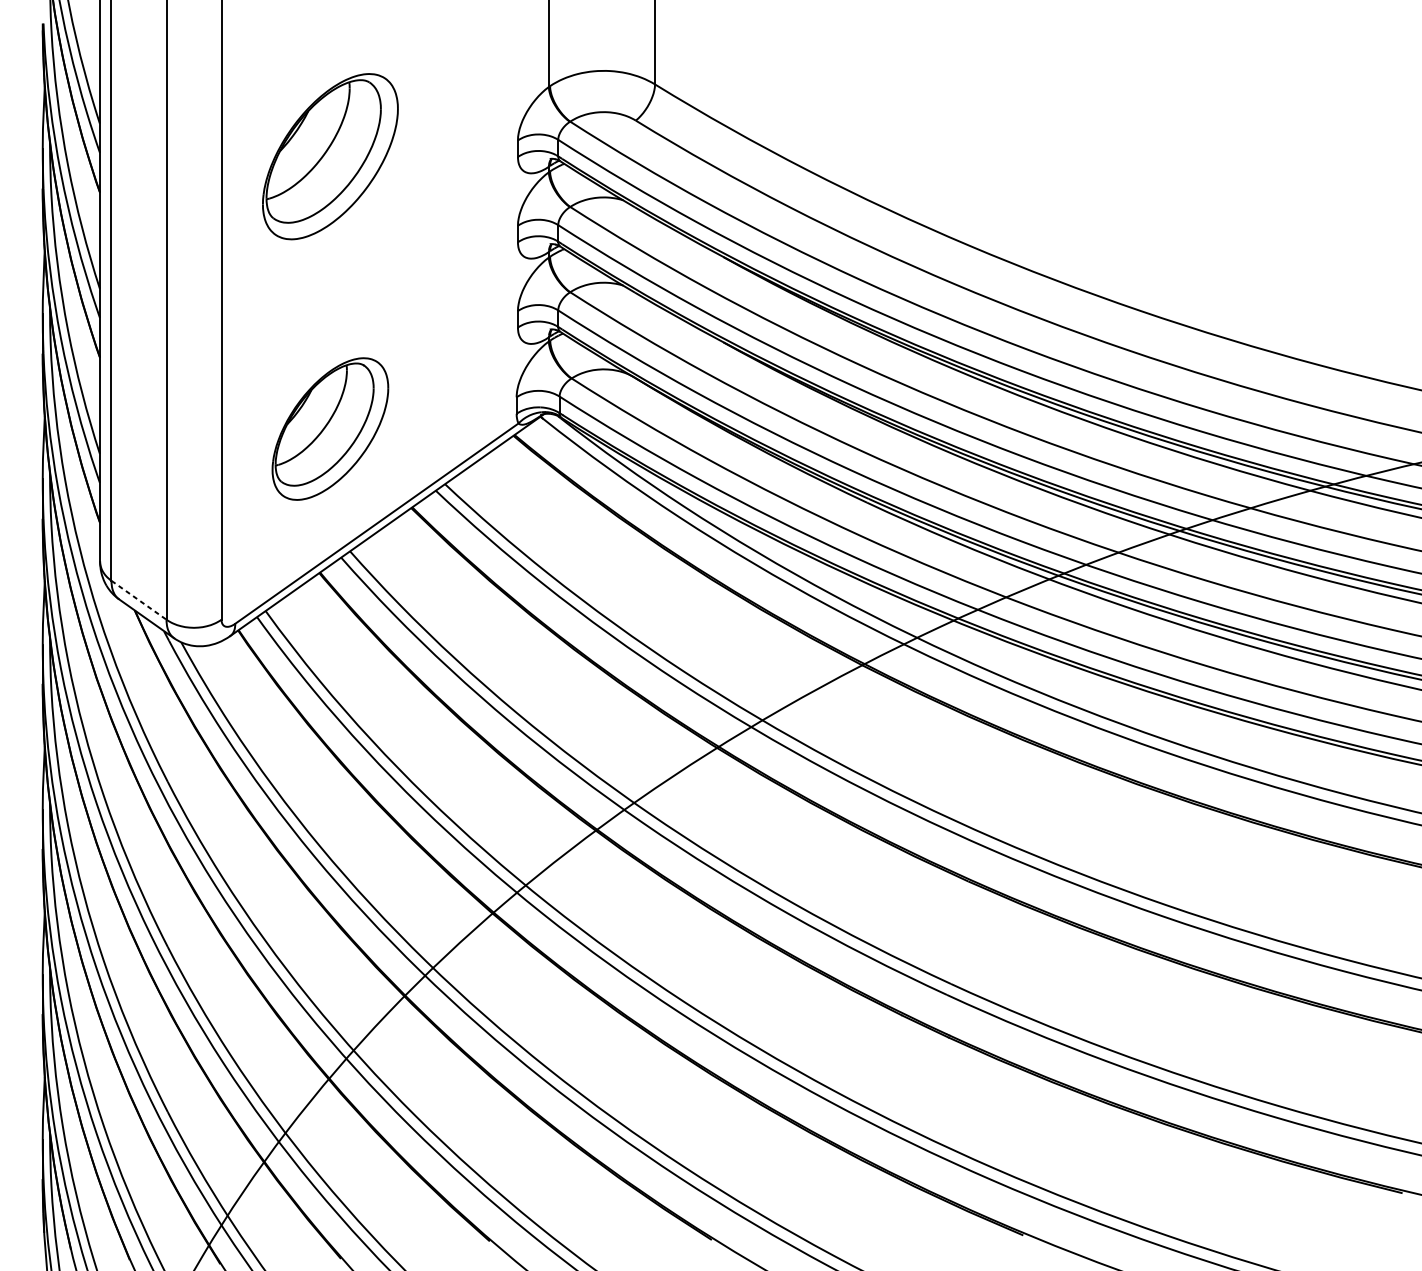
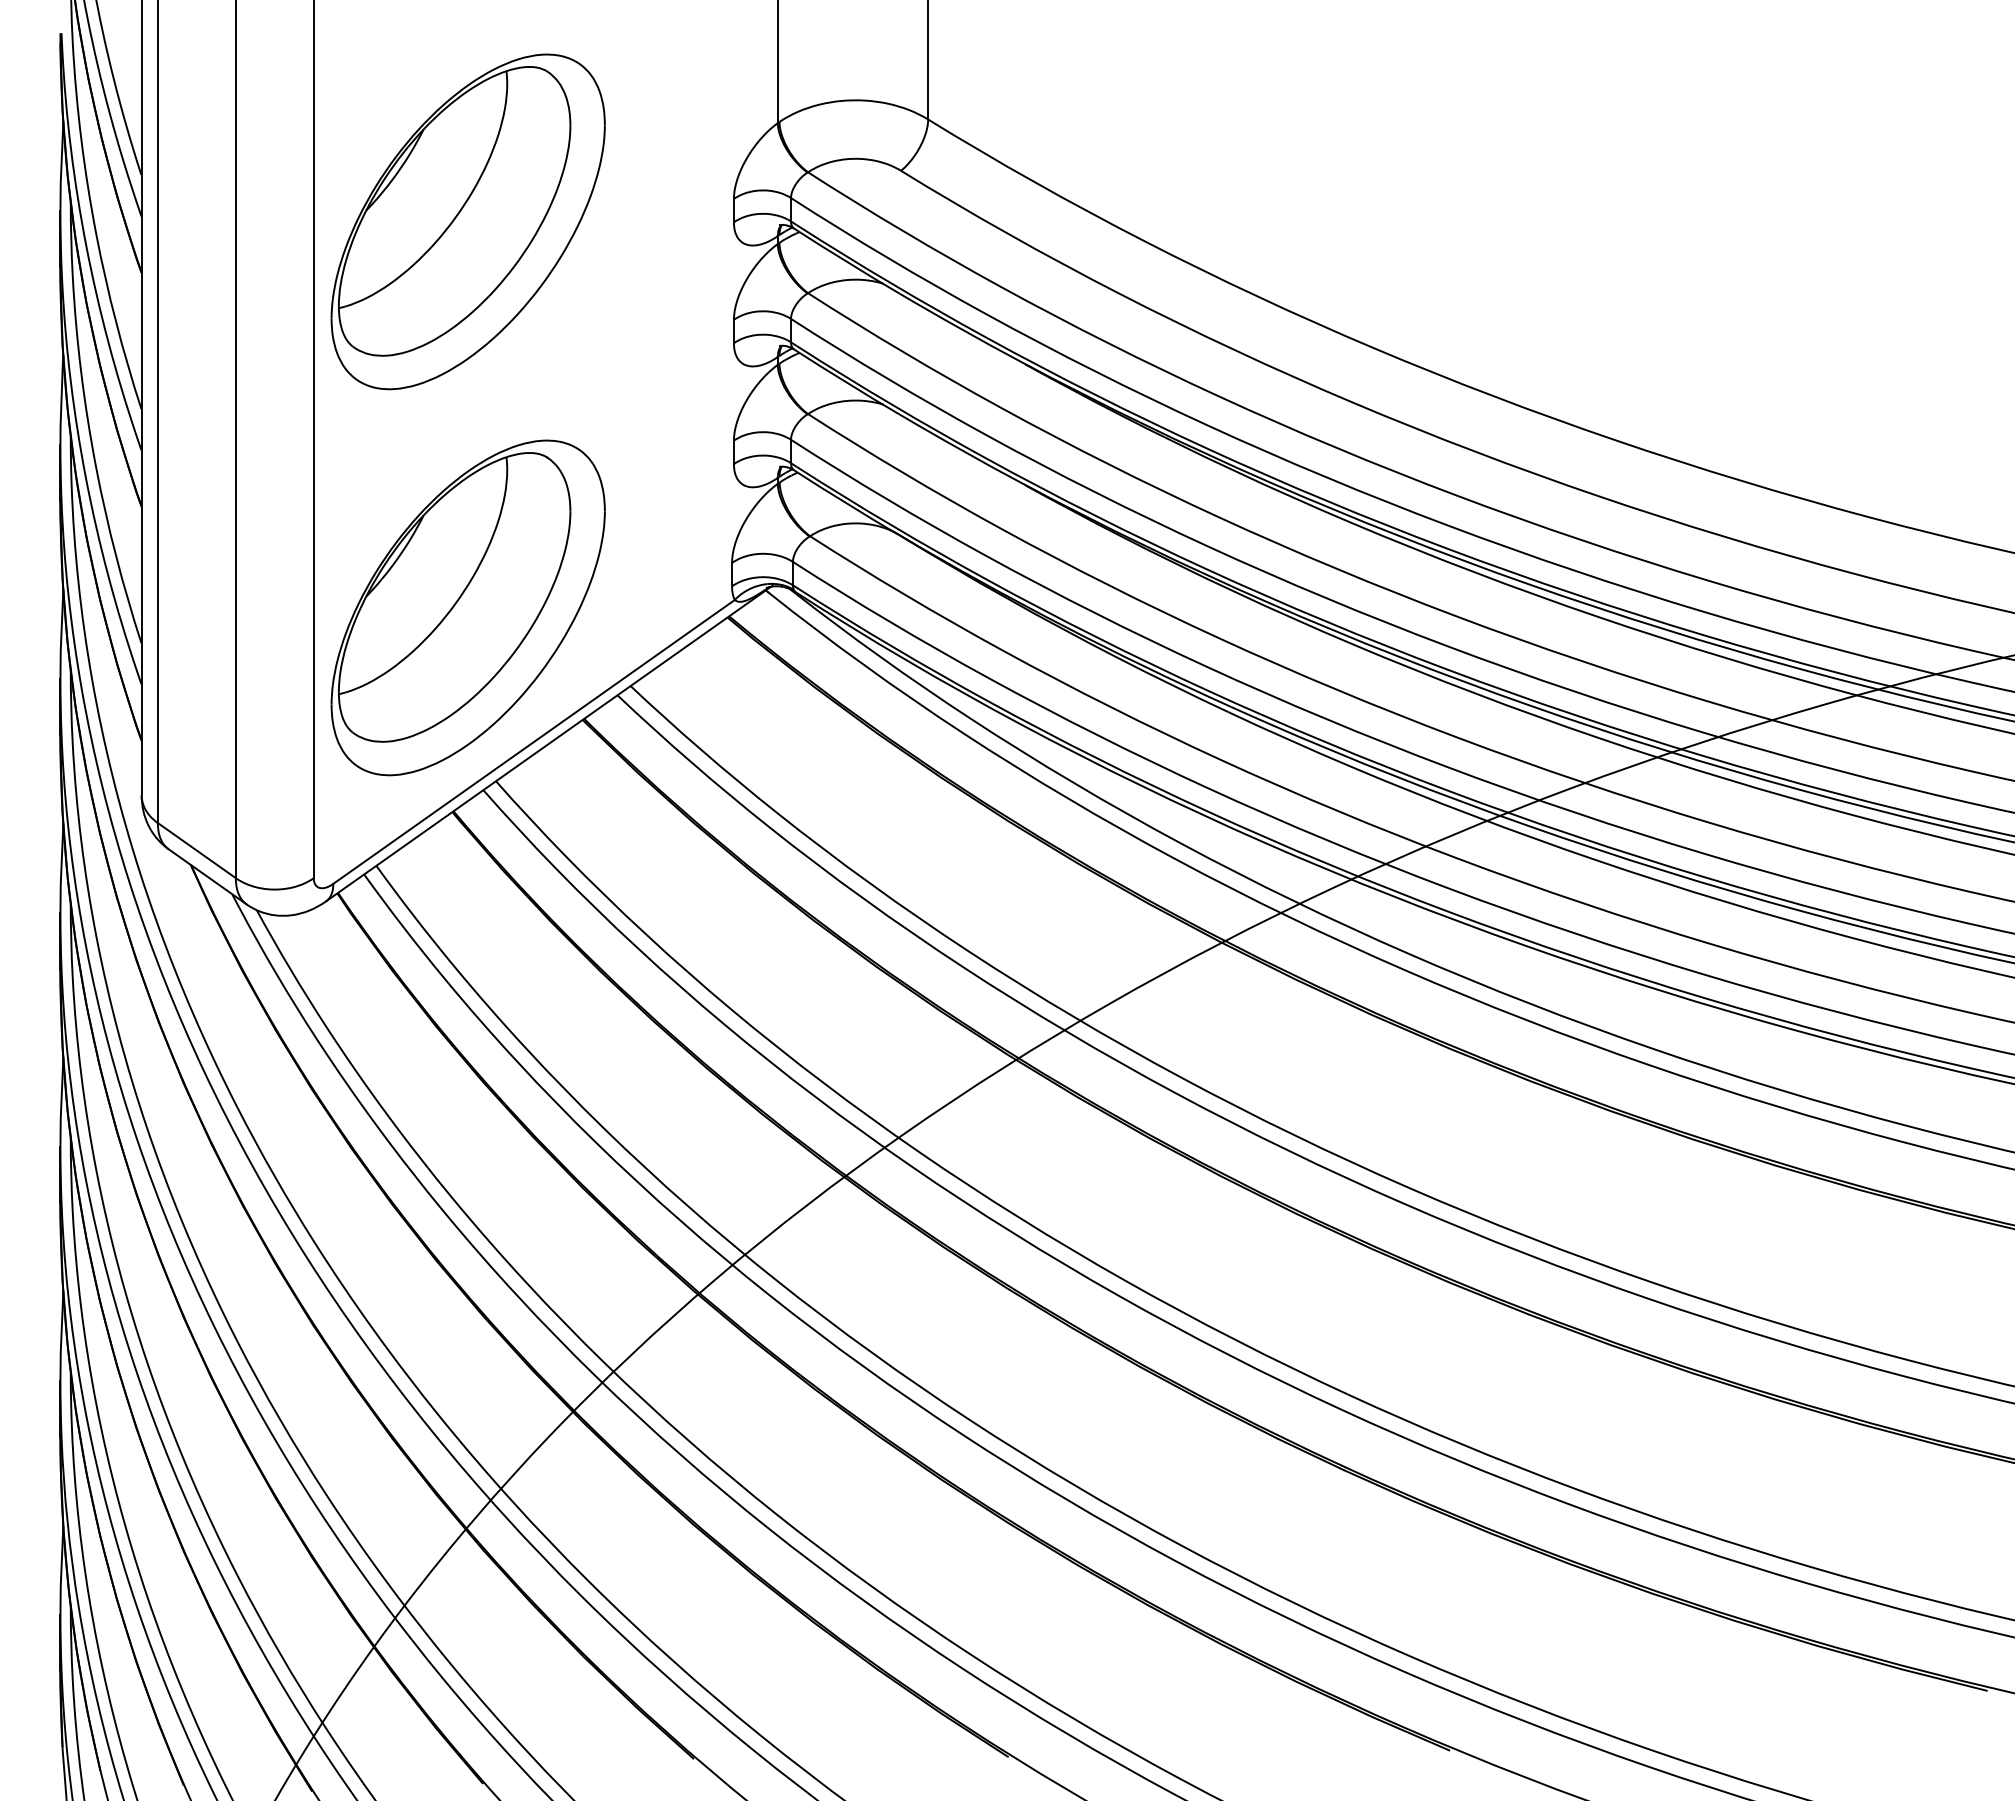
part: (329, 156) -> (467, 221), size x1.43
part: (329, 428) -> (467, 607), size x1.67
line: (138, 600) -> (196, 850), dashed -> solid

